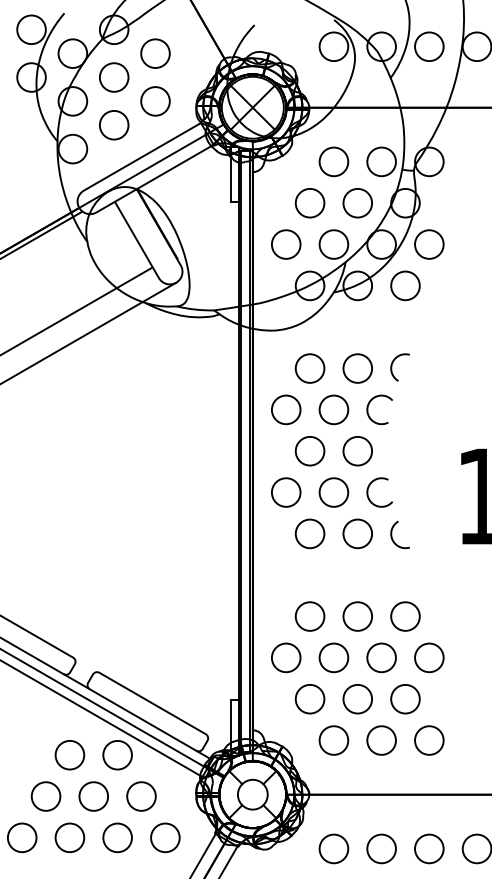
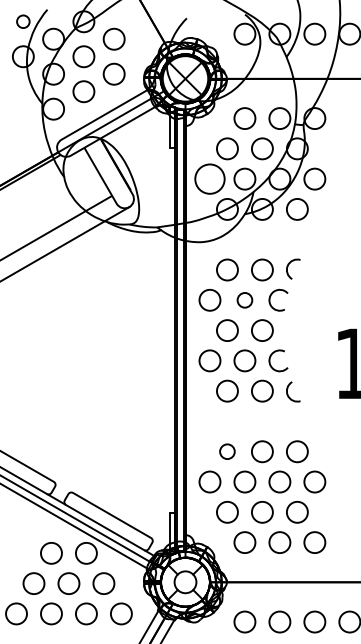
circle: (31, 29) -> (23, 21), size x0.6
circle: (285, 244) -> (209, 179), size x1.4
circle: (333, 409) -> (244, 300), size x0.7
circle: (309, 616) -> (227, 451), size x0.7

